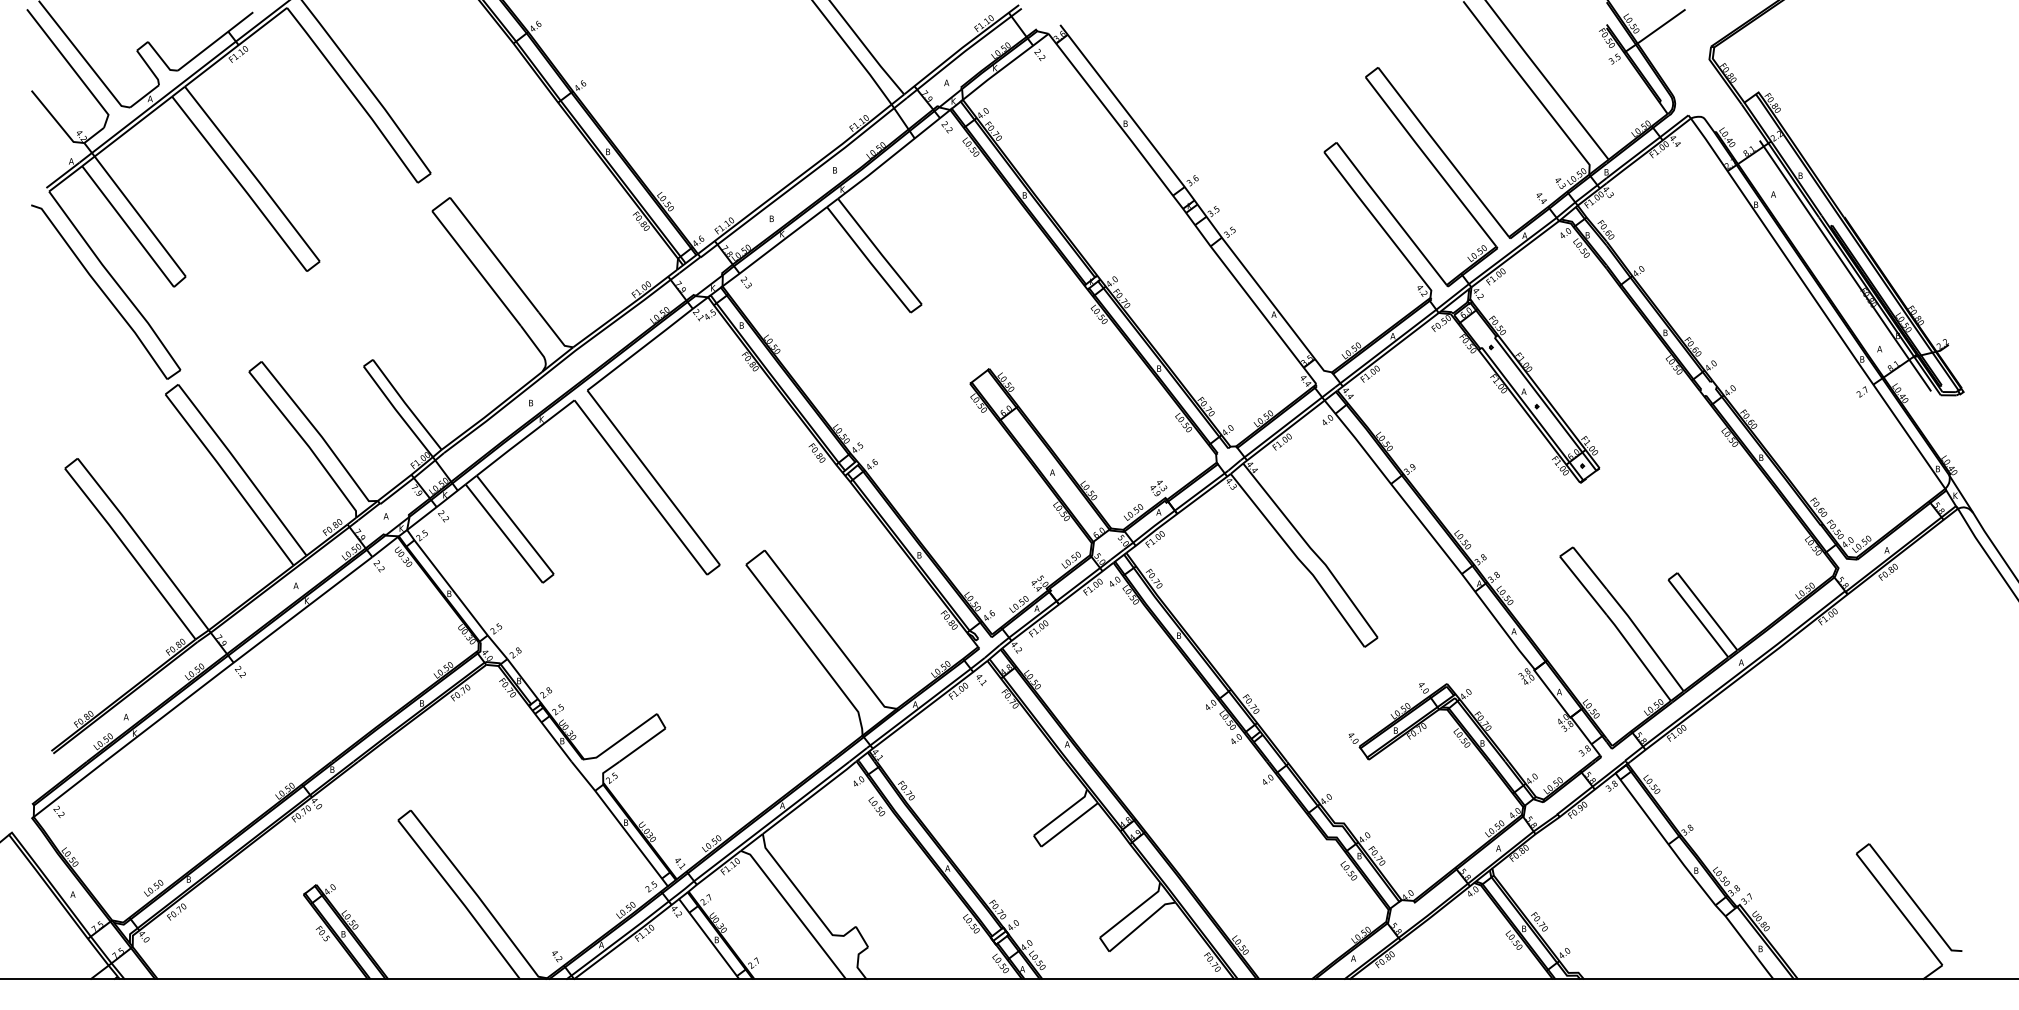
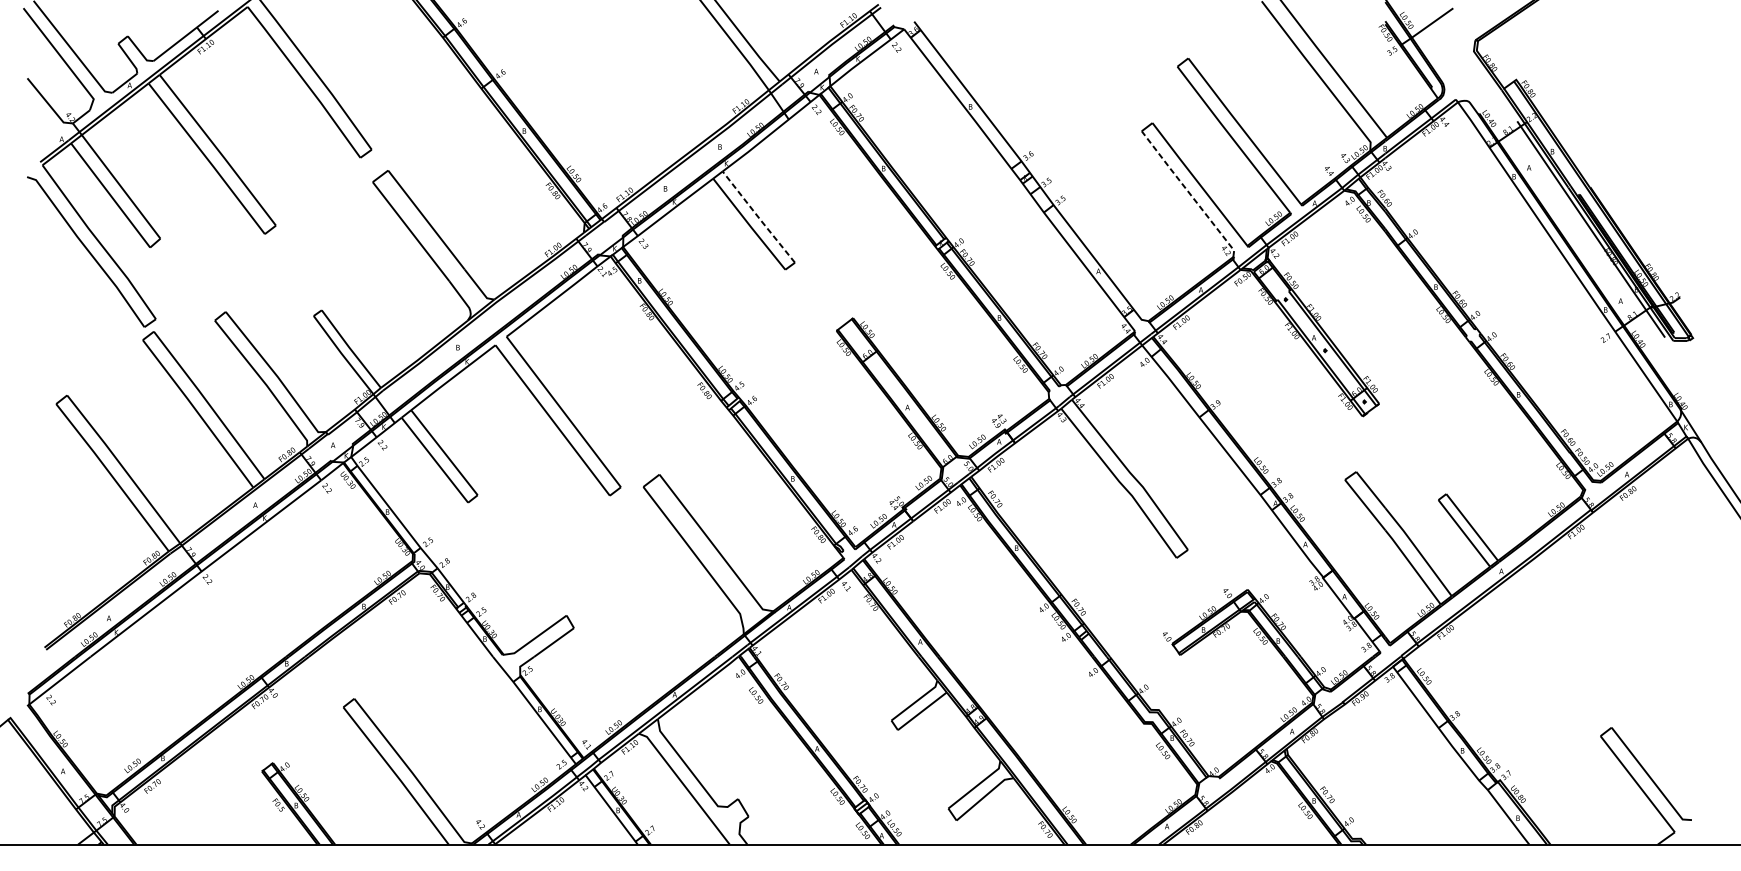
line: (1379, 224) -> (1189, 193), solid -> dashed
line: (879, 252) -> (758, 217), solid -> dashed

